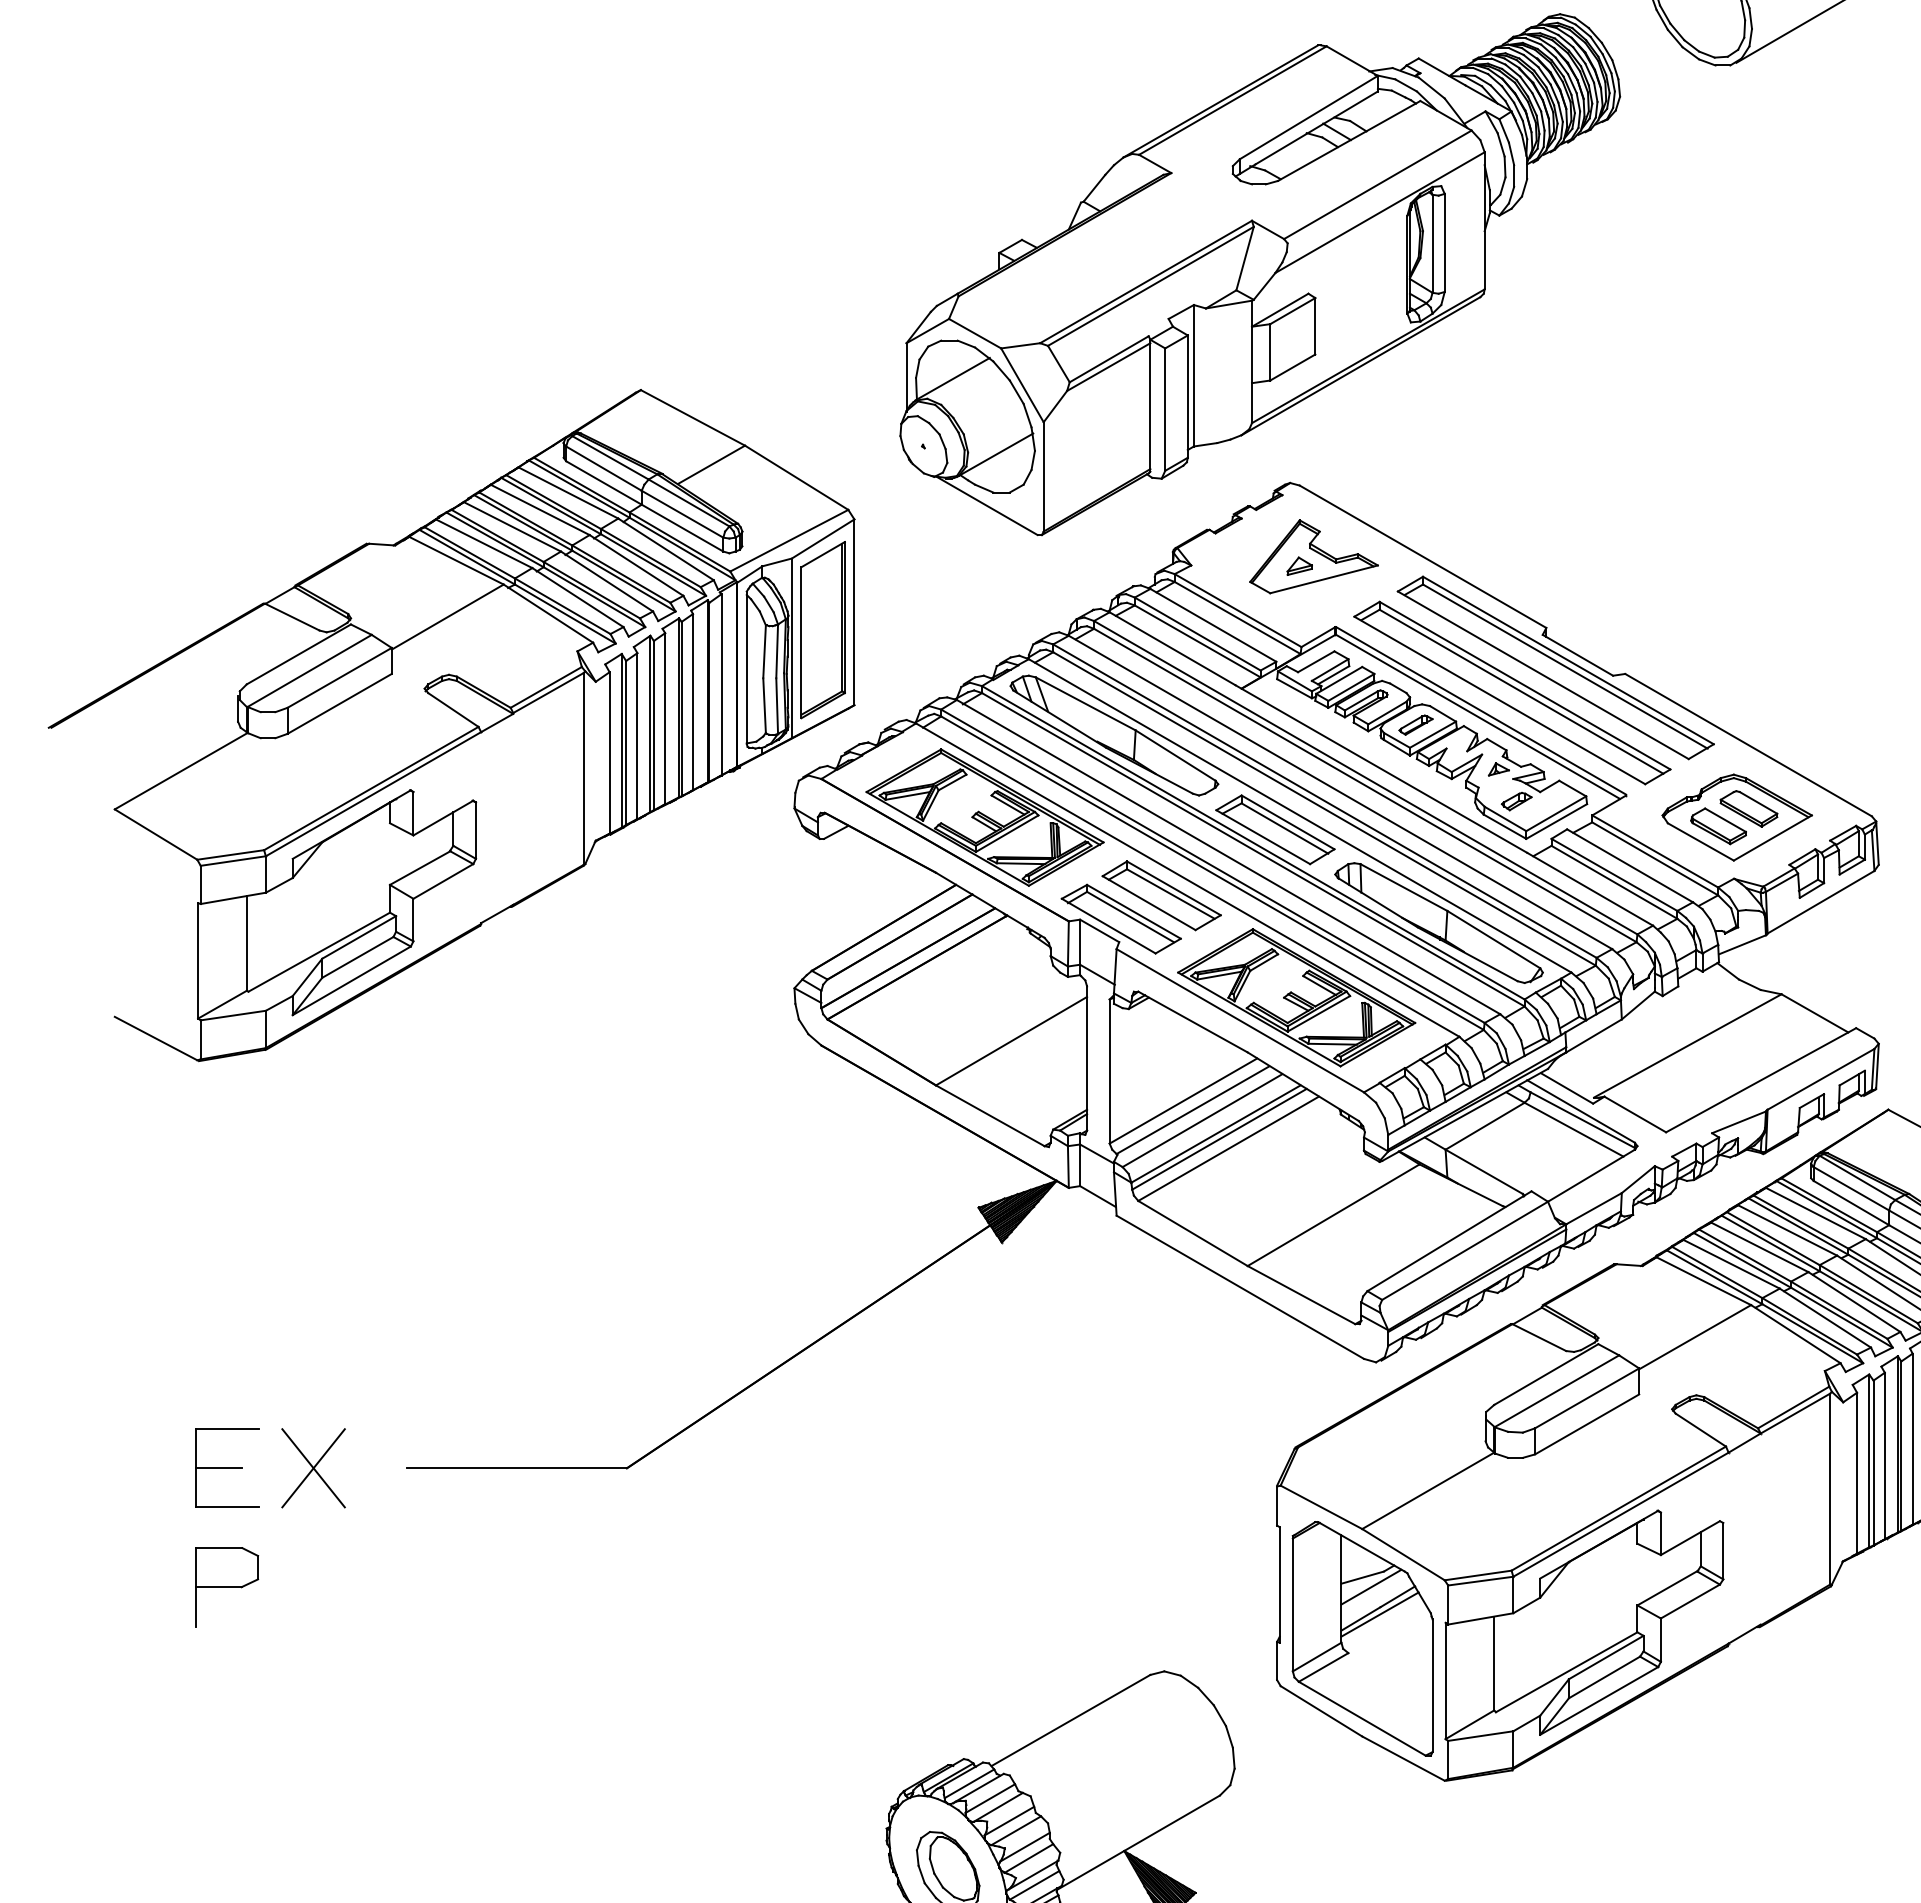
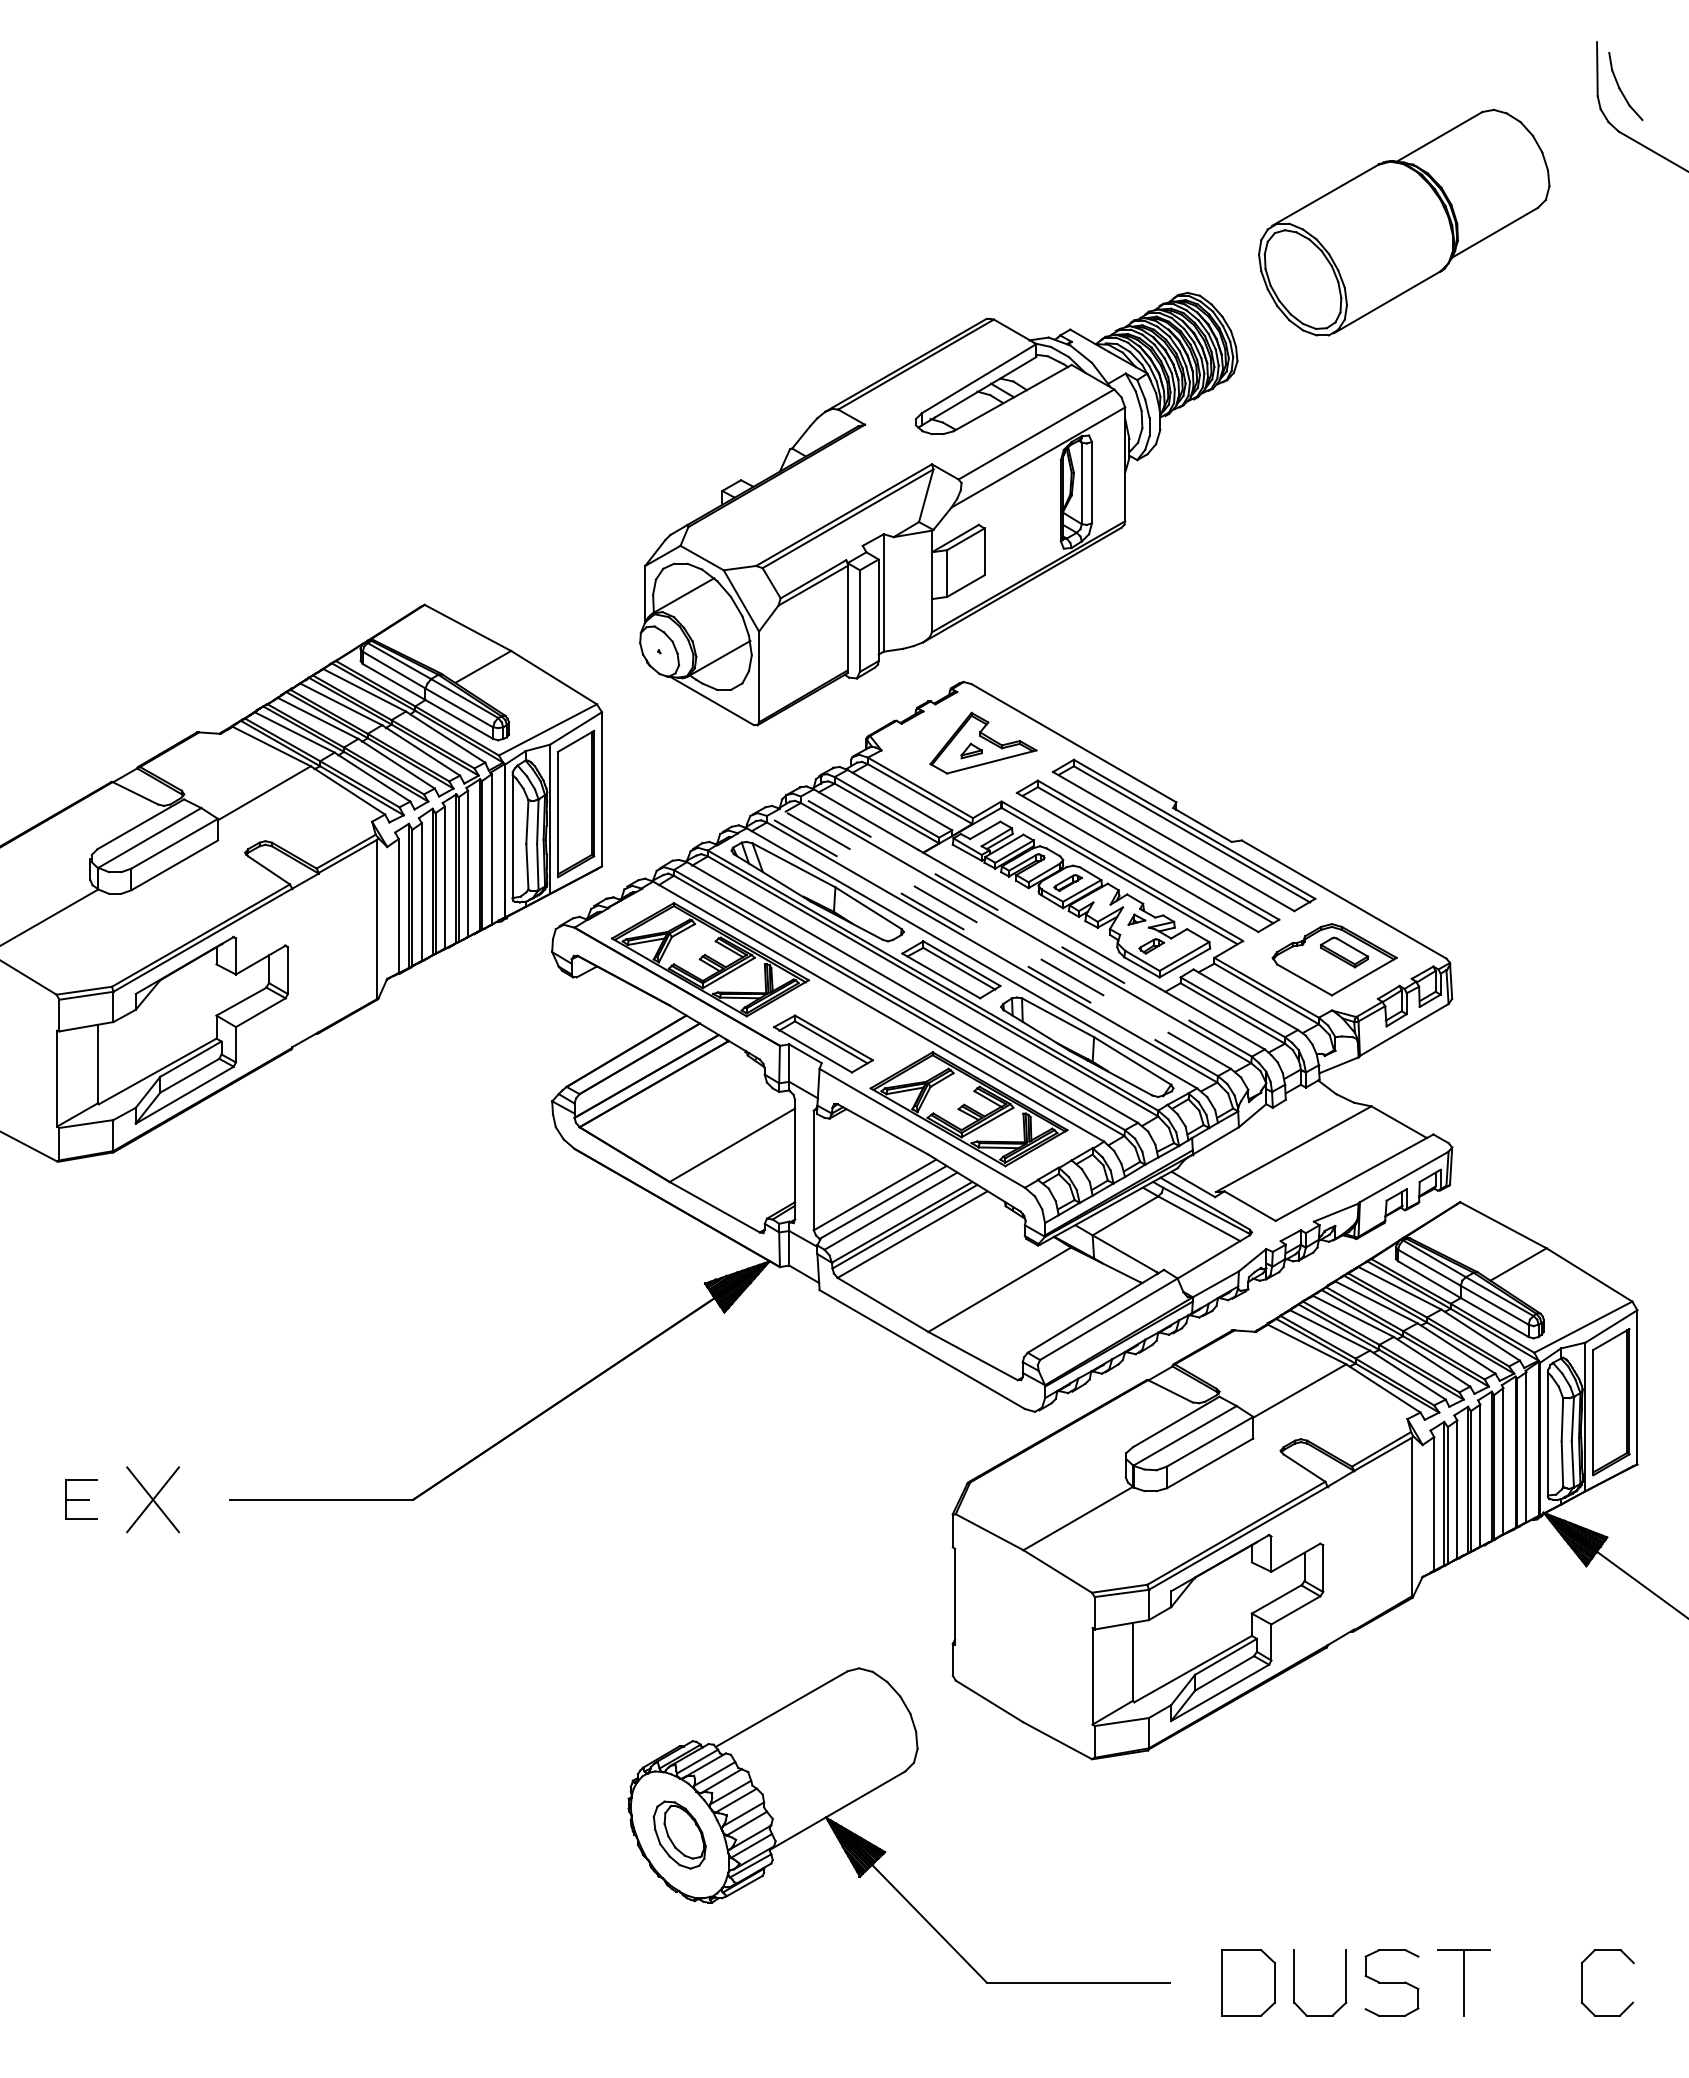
line: (1364, 777) -> (1025, 926), solid -> dashed
line: (1340, 792) -> (1005, 938), solid -> dashed
line: (1324, 800) -> (992, 945), solid -> dashed
part: (1718, 825) -> (1319, 966), removed
part: (1161, 895) -> (856, 1024), removed
part: (227, 1467) -> (81, 1499), size x0.6
part: (226, 1587) -> (80, 1598), removed
part: (1362, 1639) -> (1023, 1641), removed

